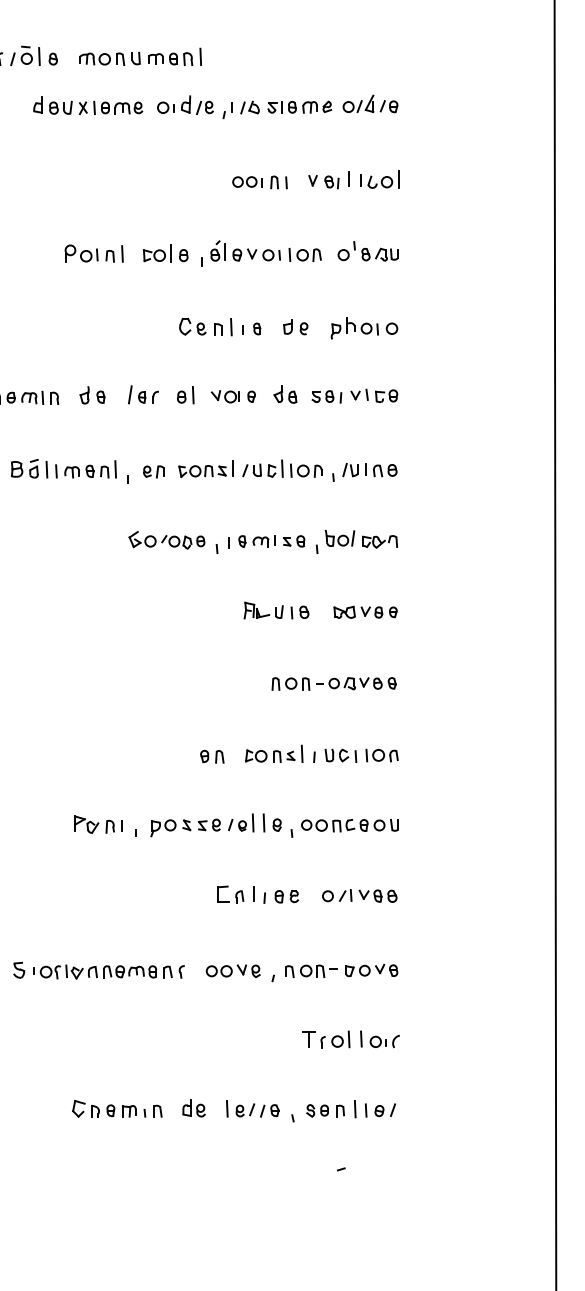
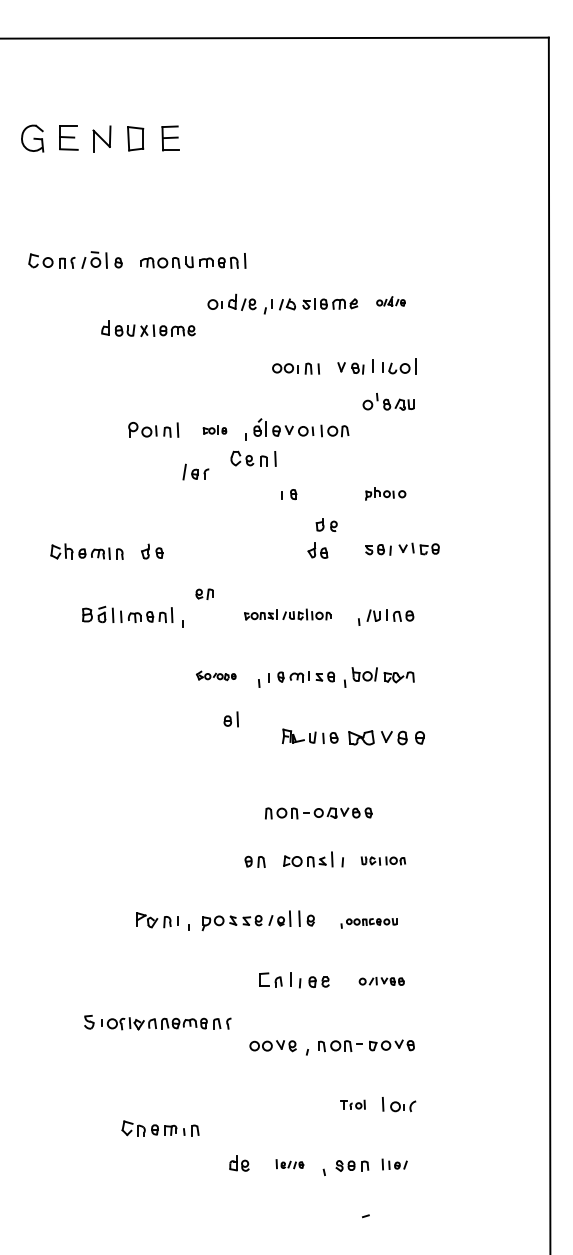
part: (369, 104) -> (390, 301), size x0.6
part: (88, 105) -> (148, 328), moved
part: (367, 250) -> (388, 401), moved
part: (165, 253) -> (214, 429), size x0.6
part: (205, 326) -> (253, 458), moved
part: (295, 326) -> (326, 524), moved
part: (364, 327) -> (385, 493), size x0.7
part: (142, 394) -> (195, 471), moved
part: (184, 395) -> (230, 719), moved
part: (354, 395) -> (402, 548), moved
part: (232, 396) -> (272, 552), removed
part: (250, 468) -> (287, 614), size x0.7
part: (153, 470) -> (204, 593), moved
part: (167, 539) -> (216, 675), size x0.6
part: (365, 611) -> (386, 737), size x1.4
part: (333, 684) -> (318, 813), moved
part: (361, 755) -> (383, 860), size x0.7
part: (344, 828) -> (368, 923), size x0.6
part: (359, 896) -> (381, 981), size x0.7
part: (98, 970) -> (157, 1022), moved
part: (325, 1039) -> (352, 1104), size x0.6
part: (252, 1107) -> (289, 1163), size x0.6
part: (117, 1109) -> (160, 1128), moved
part: (374, 1109) -> (394, 1164), size x0.7

